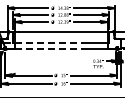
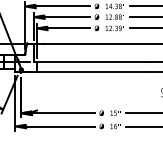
line: (49, 43) -> (91, 62), dashed -> solid
line: (49, 49) -> (91, 71), dashed -> solid

